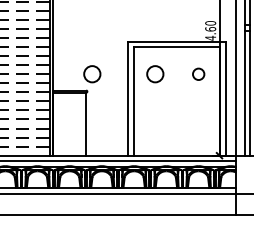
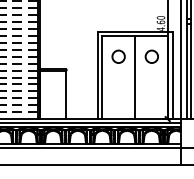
circle: (92, 74) -> (70, 57), removed
circle: (198, 74) -> (151, 57), size x1.43
line: (177, 101) -> (135, 77), added

